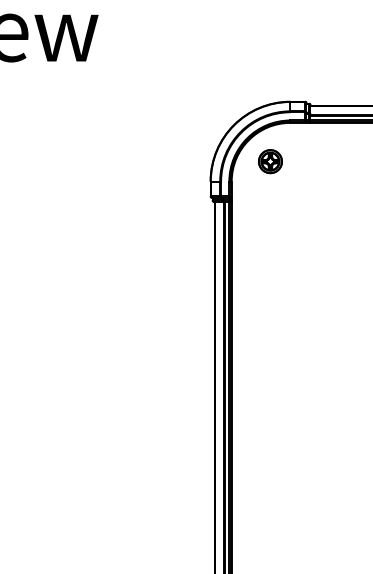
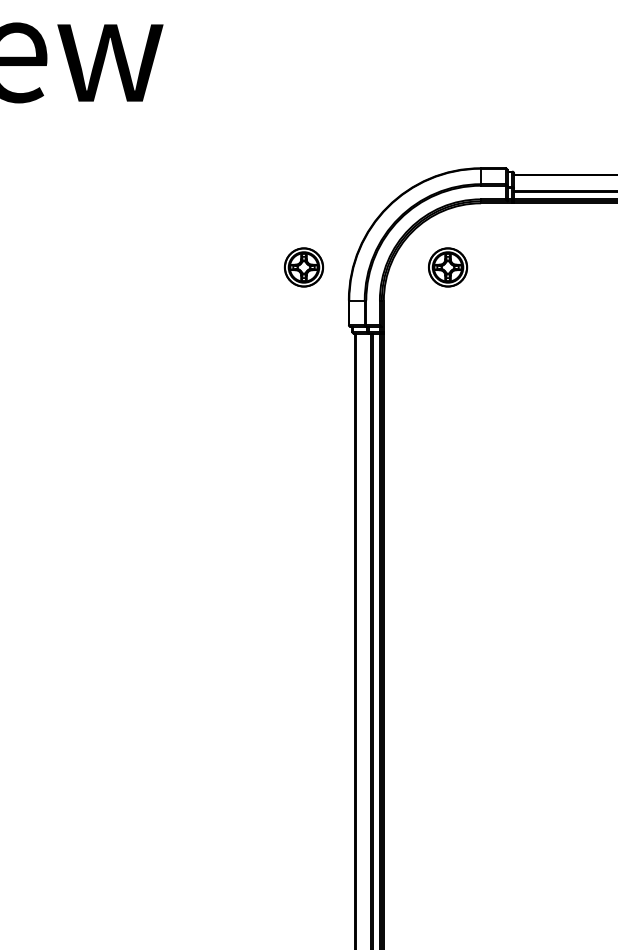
part: (183, 161) -> (304, 267), added

